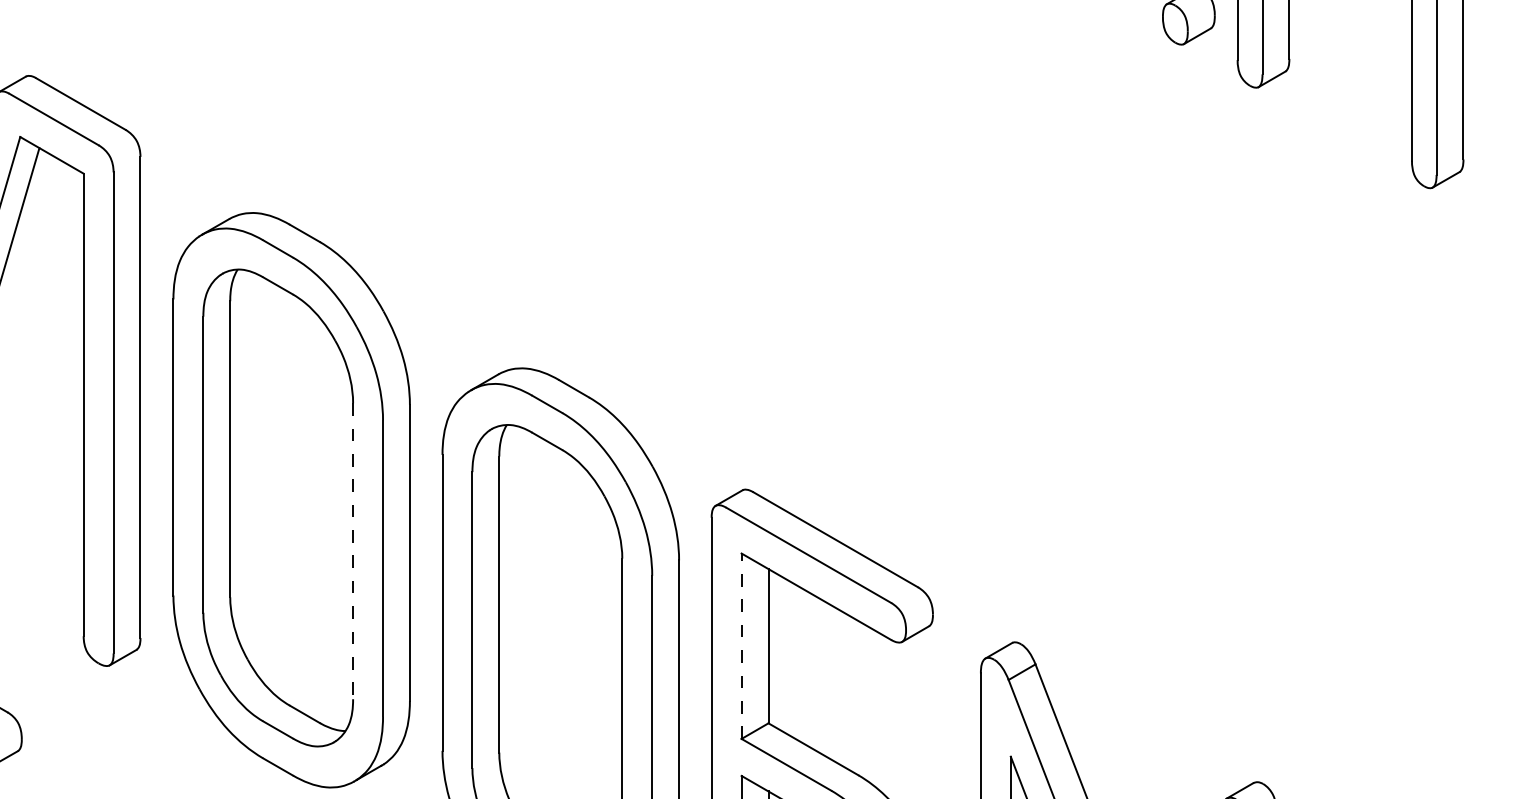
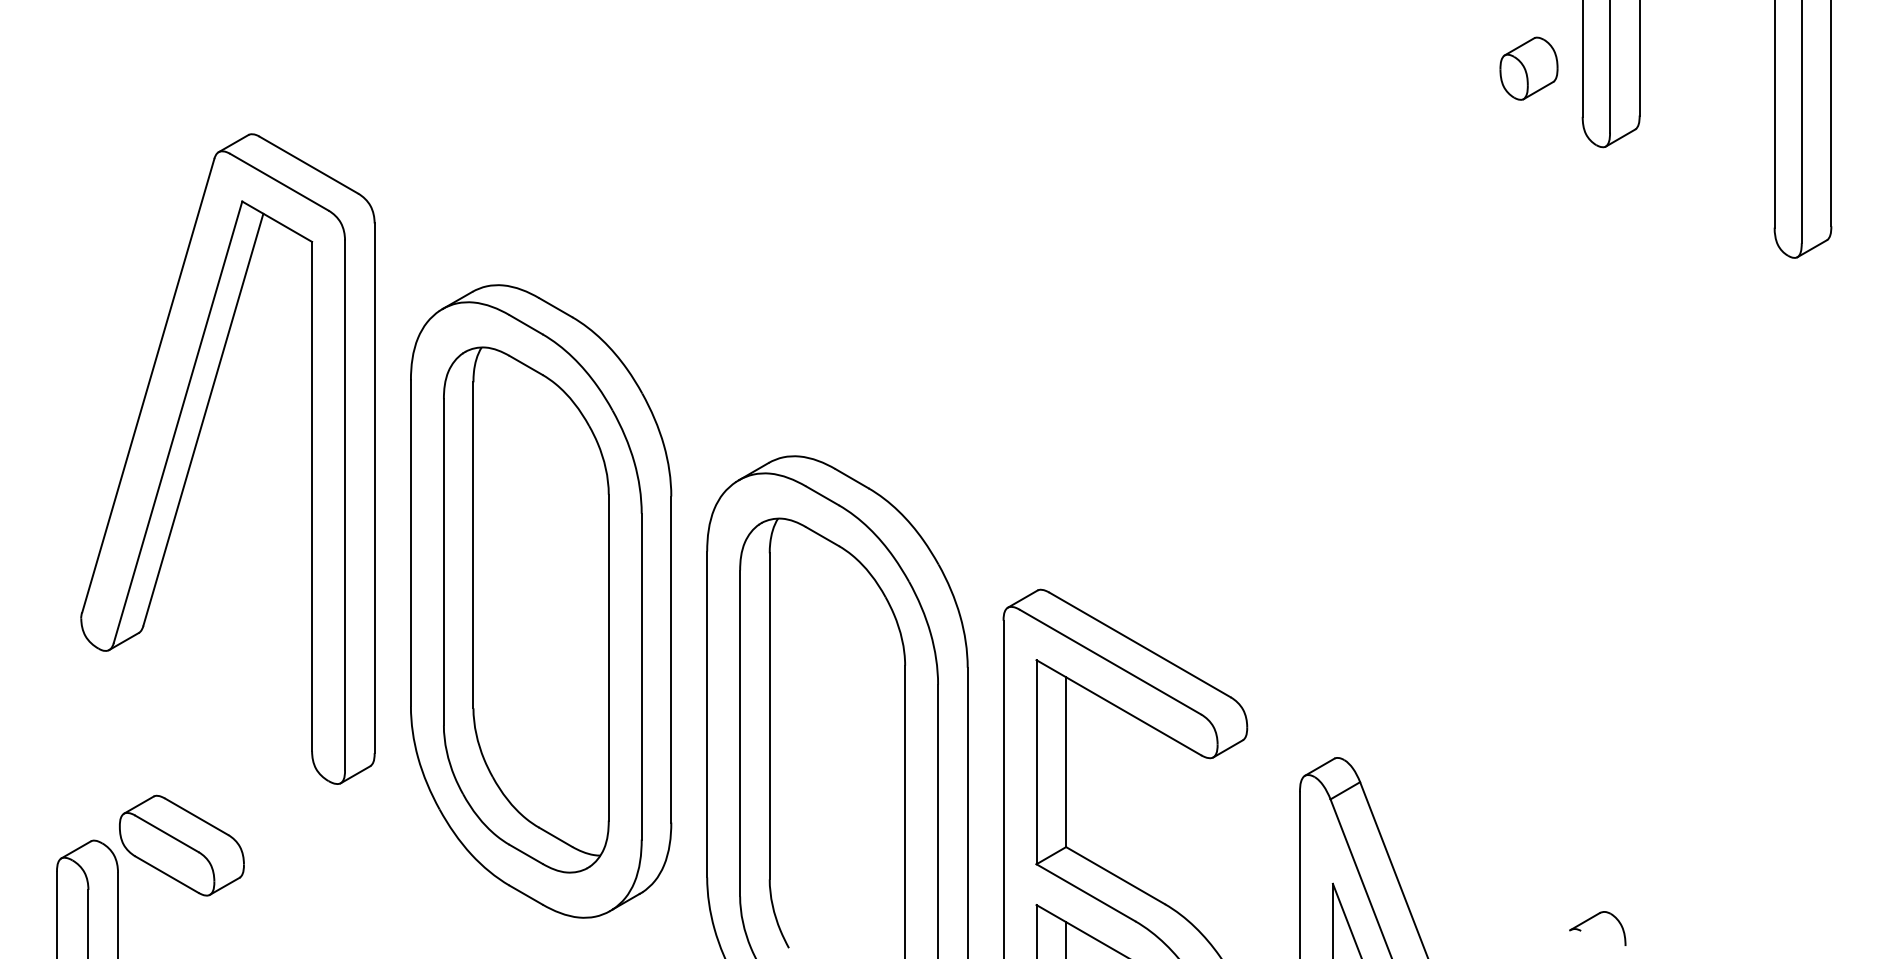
line: (352, 551) -> (608, 657), dashed -> solid
line: (741, 645) -> (1036, 761), dashed -> solid

